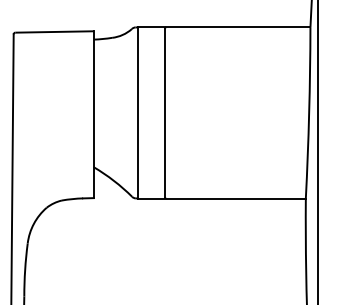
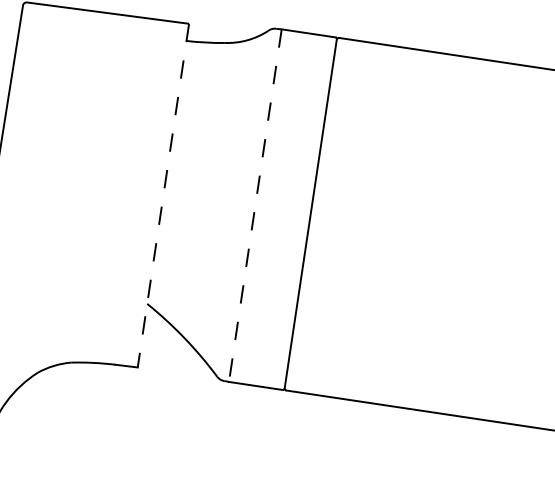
line: (138, 112) -> (256, 204), solid -> dashed
line: (93, 115) -> (162, 197), solid -> dashed

